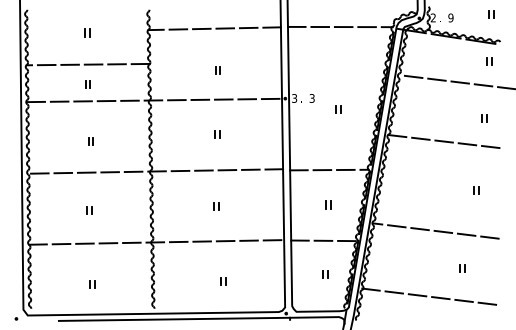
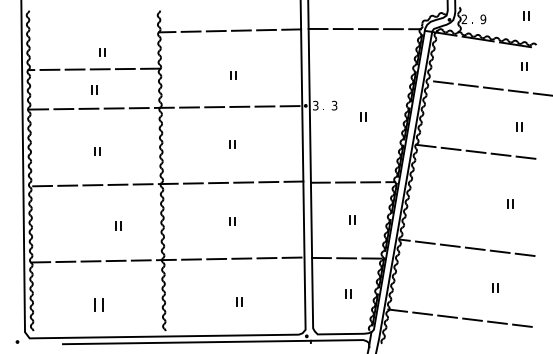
part: (87, 33) -> (102, 52), moved
part: (90, 210) -> (118, 225), moved
part: (92, 283) -> (99, 304), size x1.6

